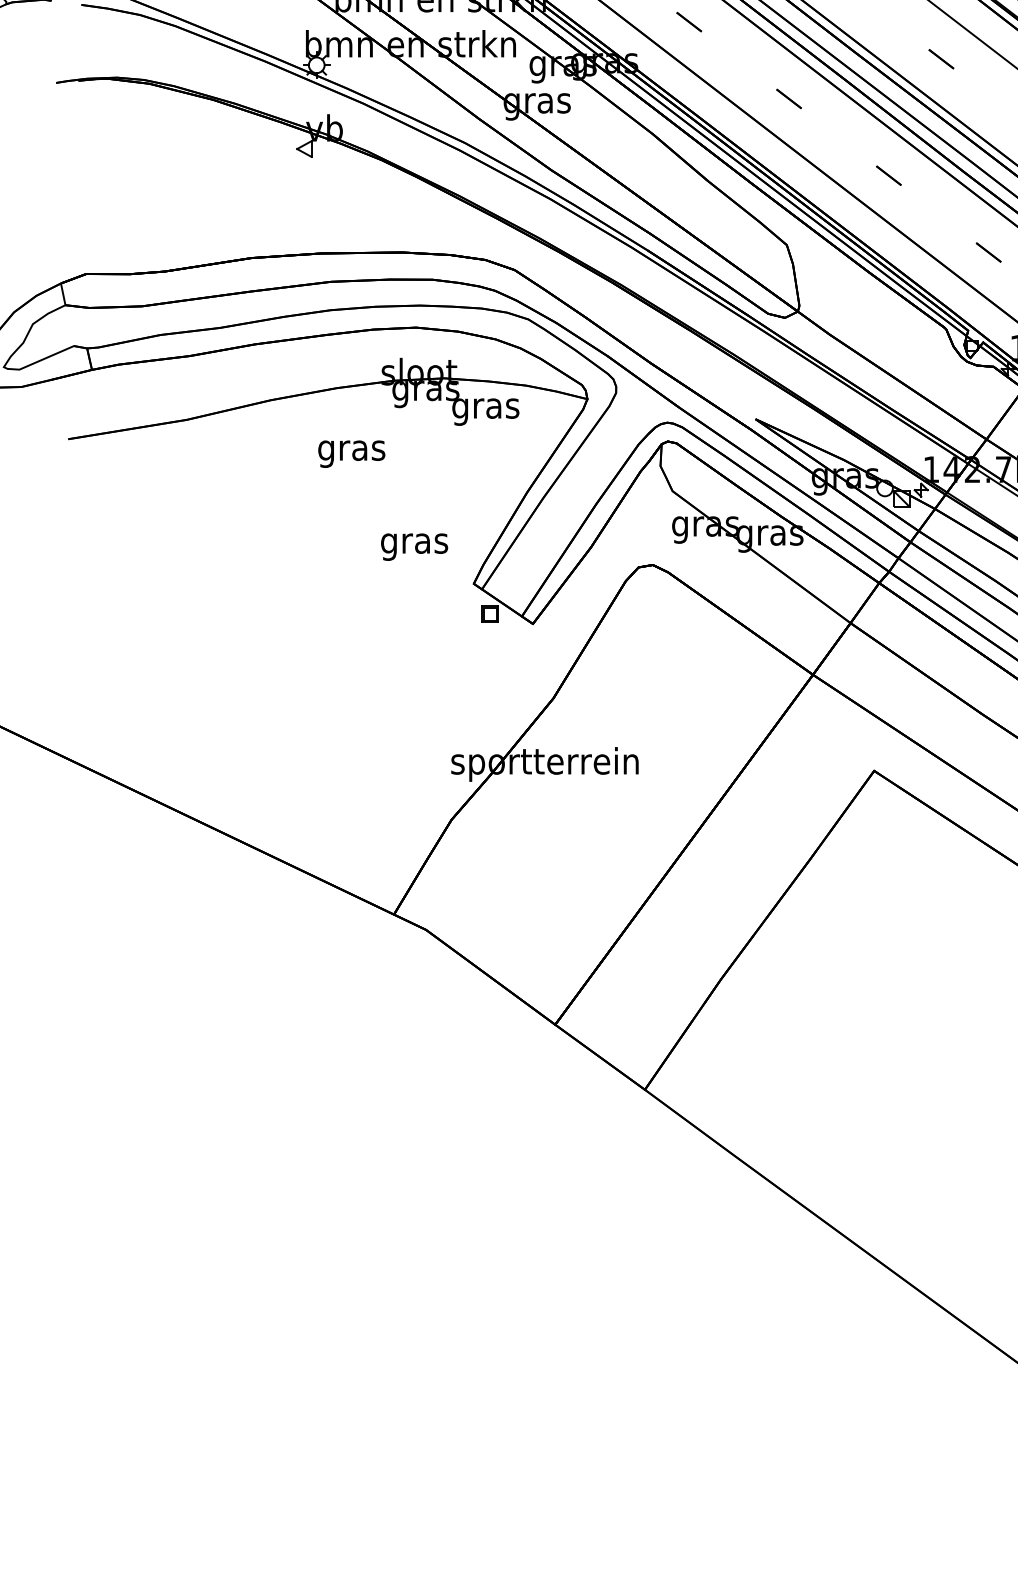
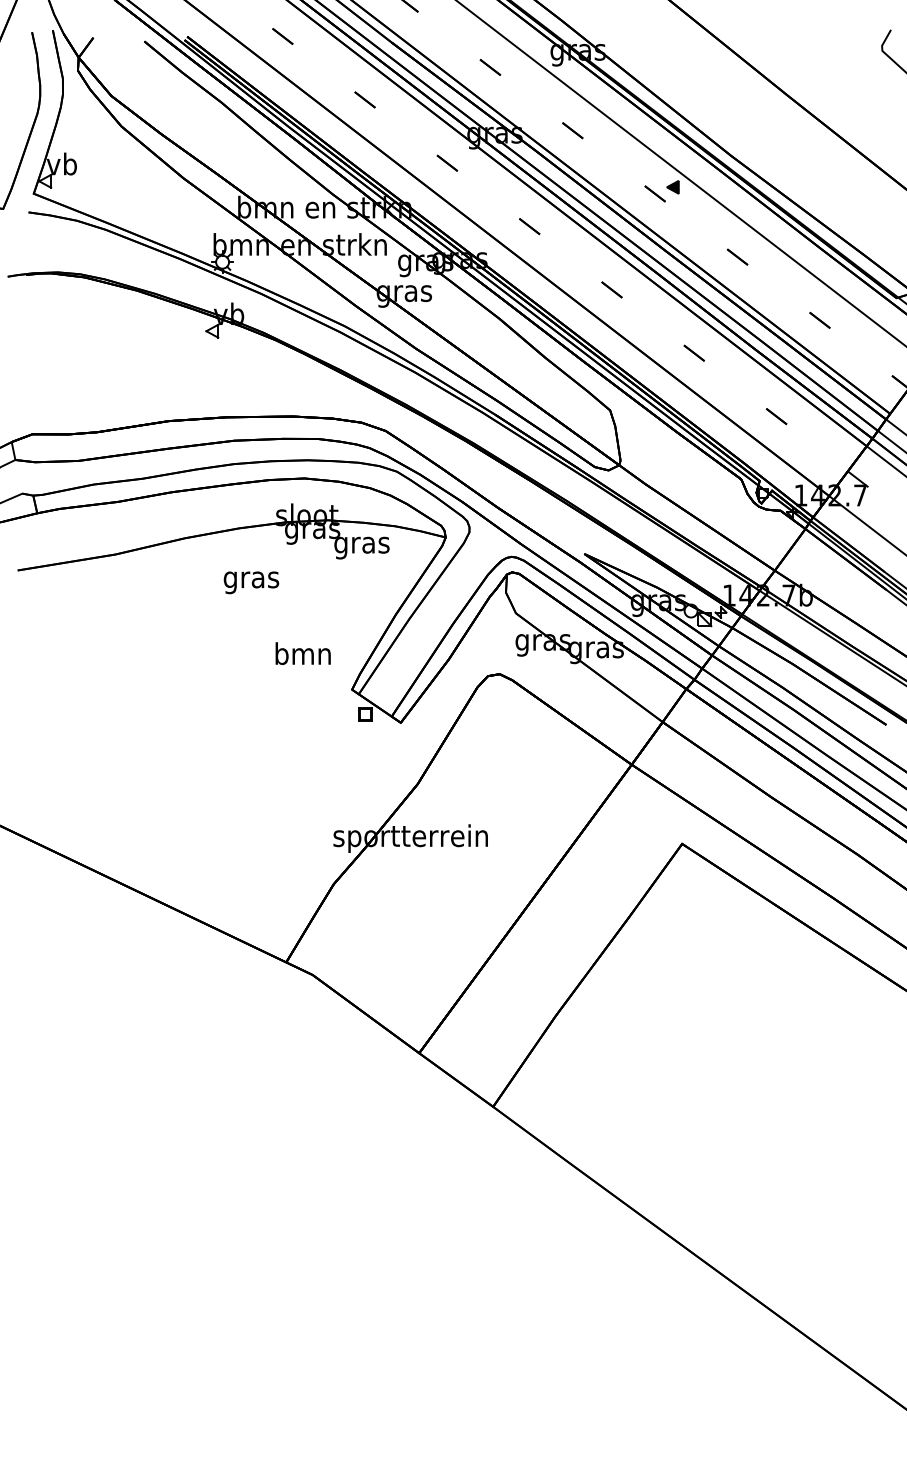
text: (413, 543) -> (302, 656), gras -> bmn

